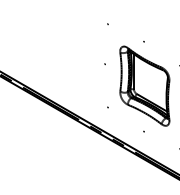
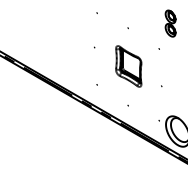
part: (144, 86) -> (128, 66), size x0.6

